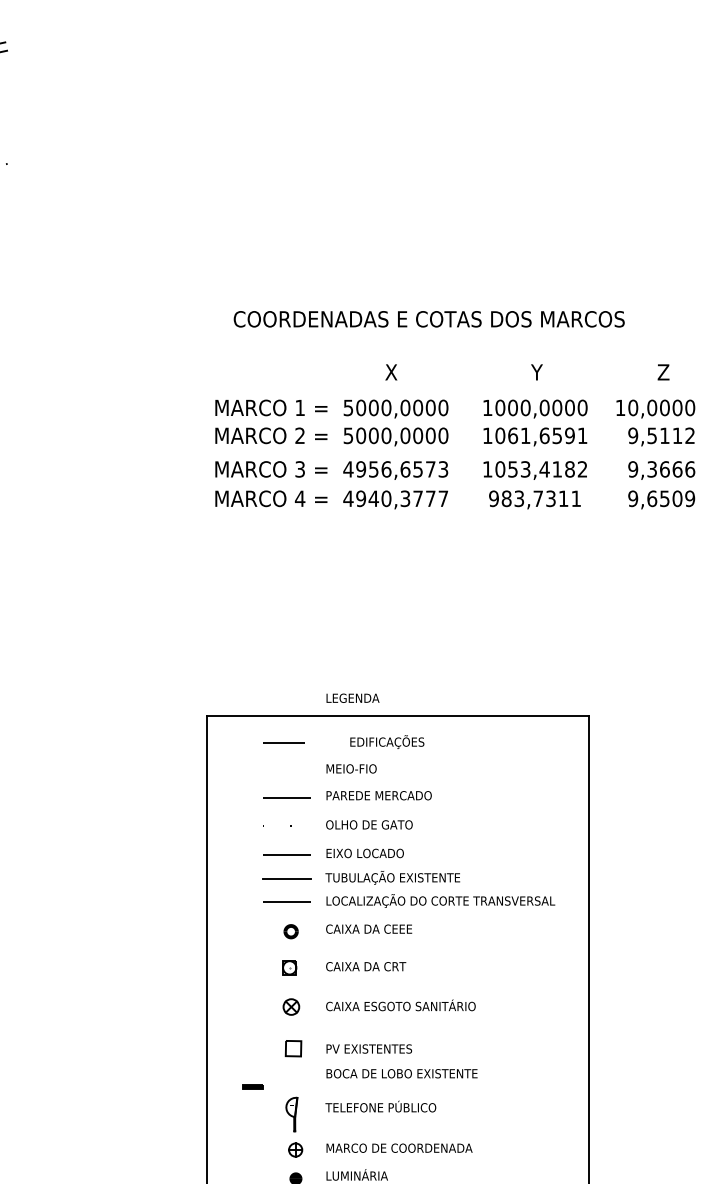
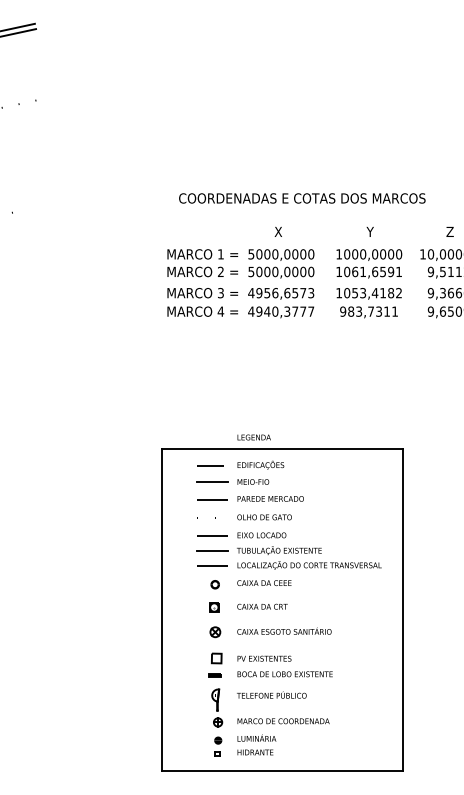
text: (386, 741) -> (260, 464), moved
line: (286, 769) -> (212, 482), added
part: (251, 1086) -> (214, 675), moved

